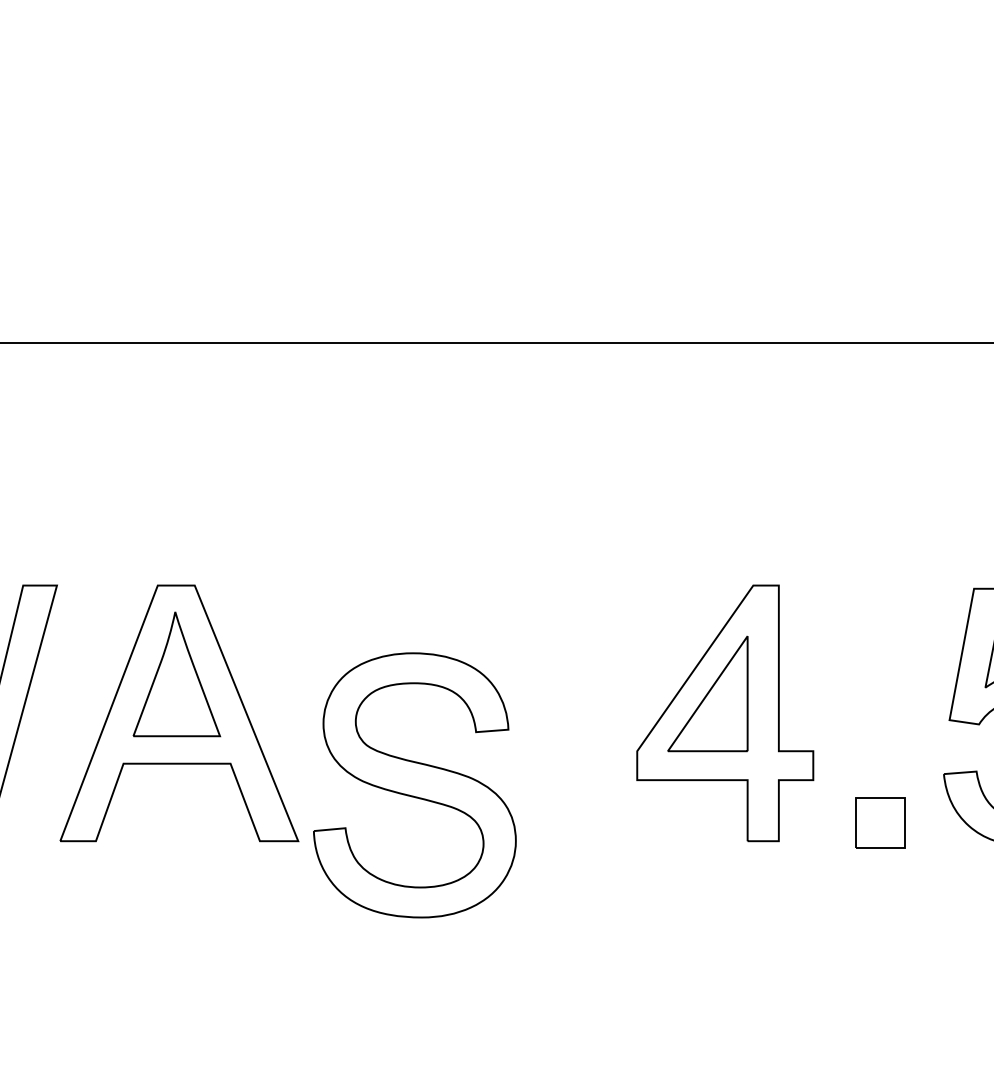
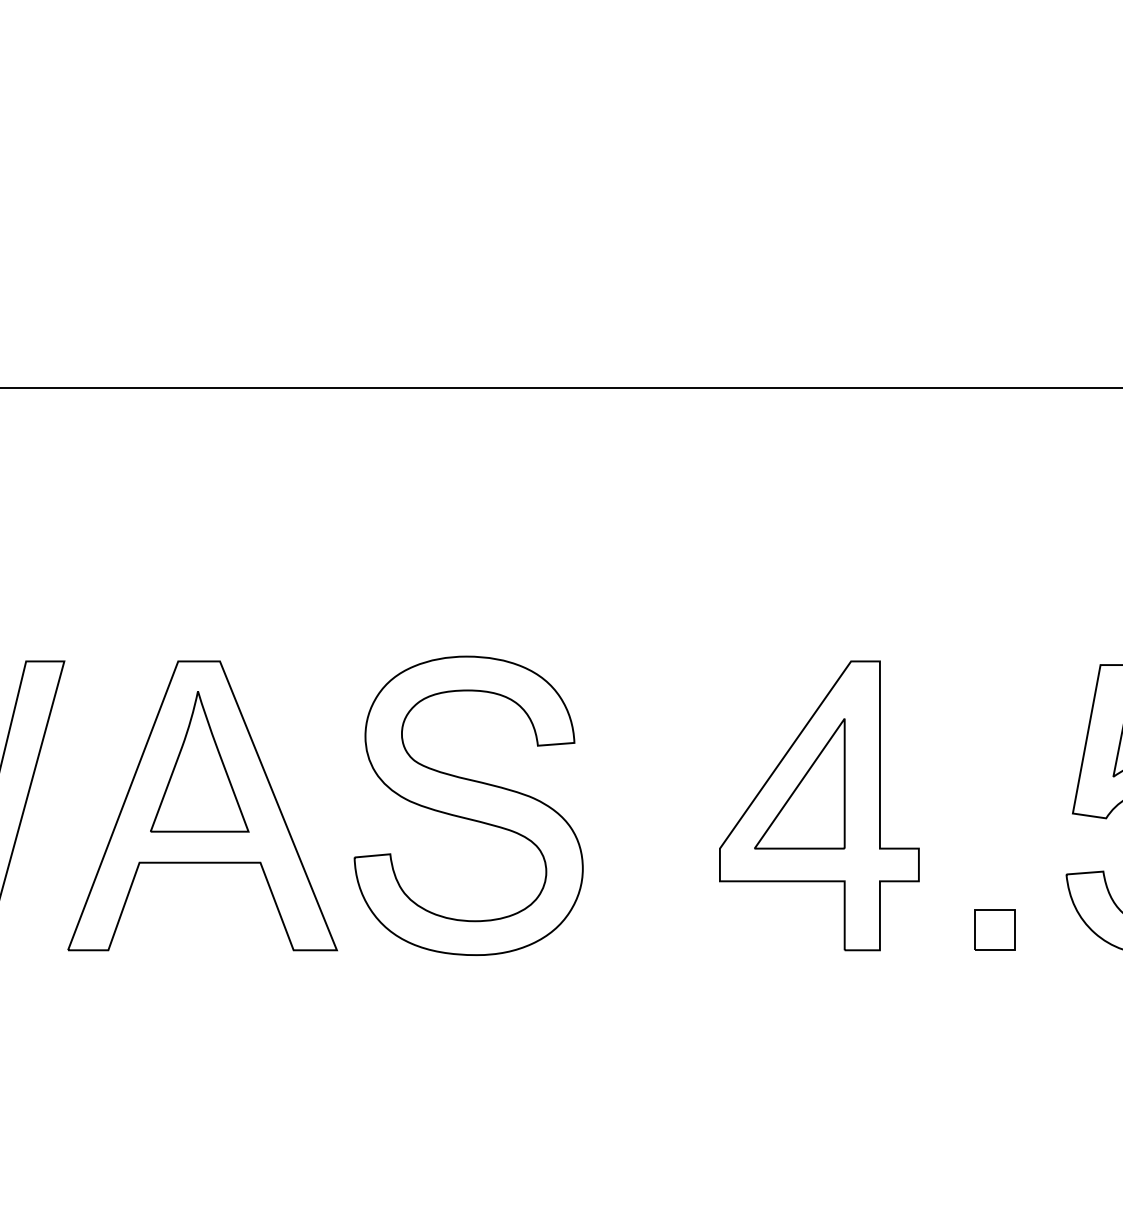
part: (414, 785) -> (468, 805), moved
part: (880, 823) -> (994, 930), size x0.71

